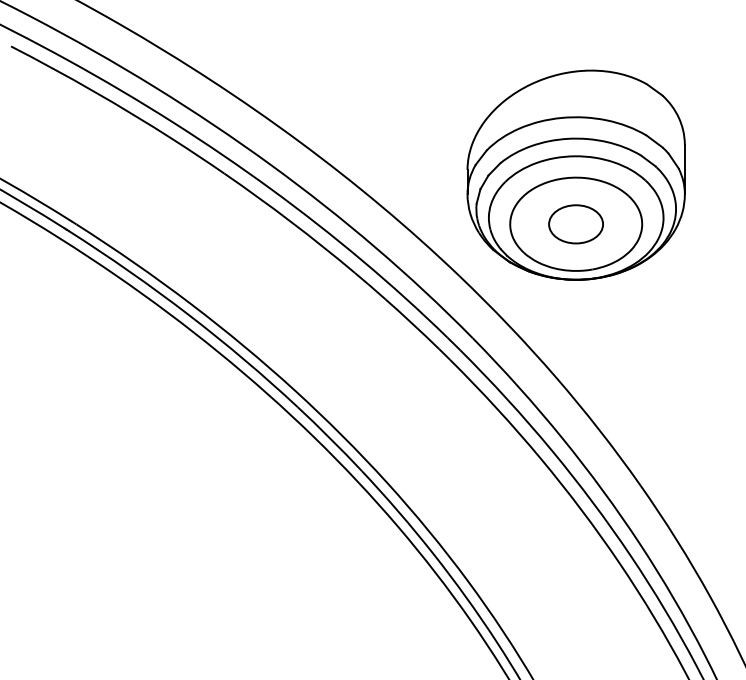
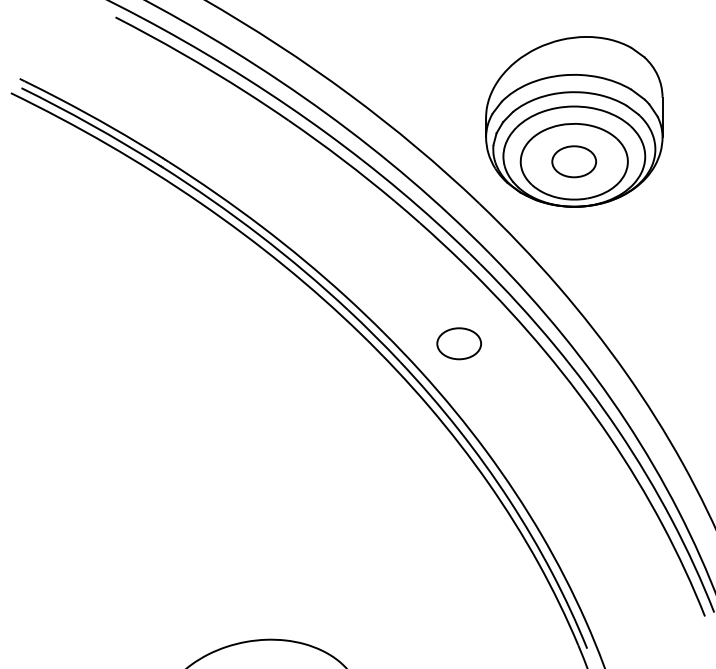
part: (433, 448) -> (458, 343), added

